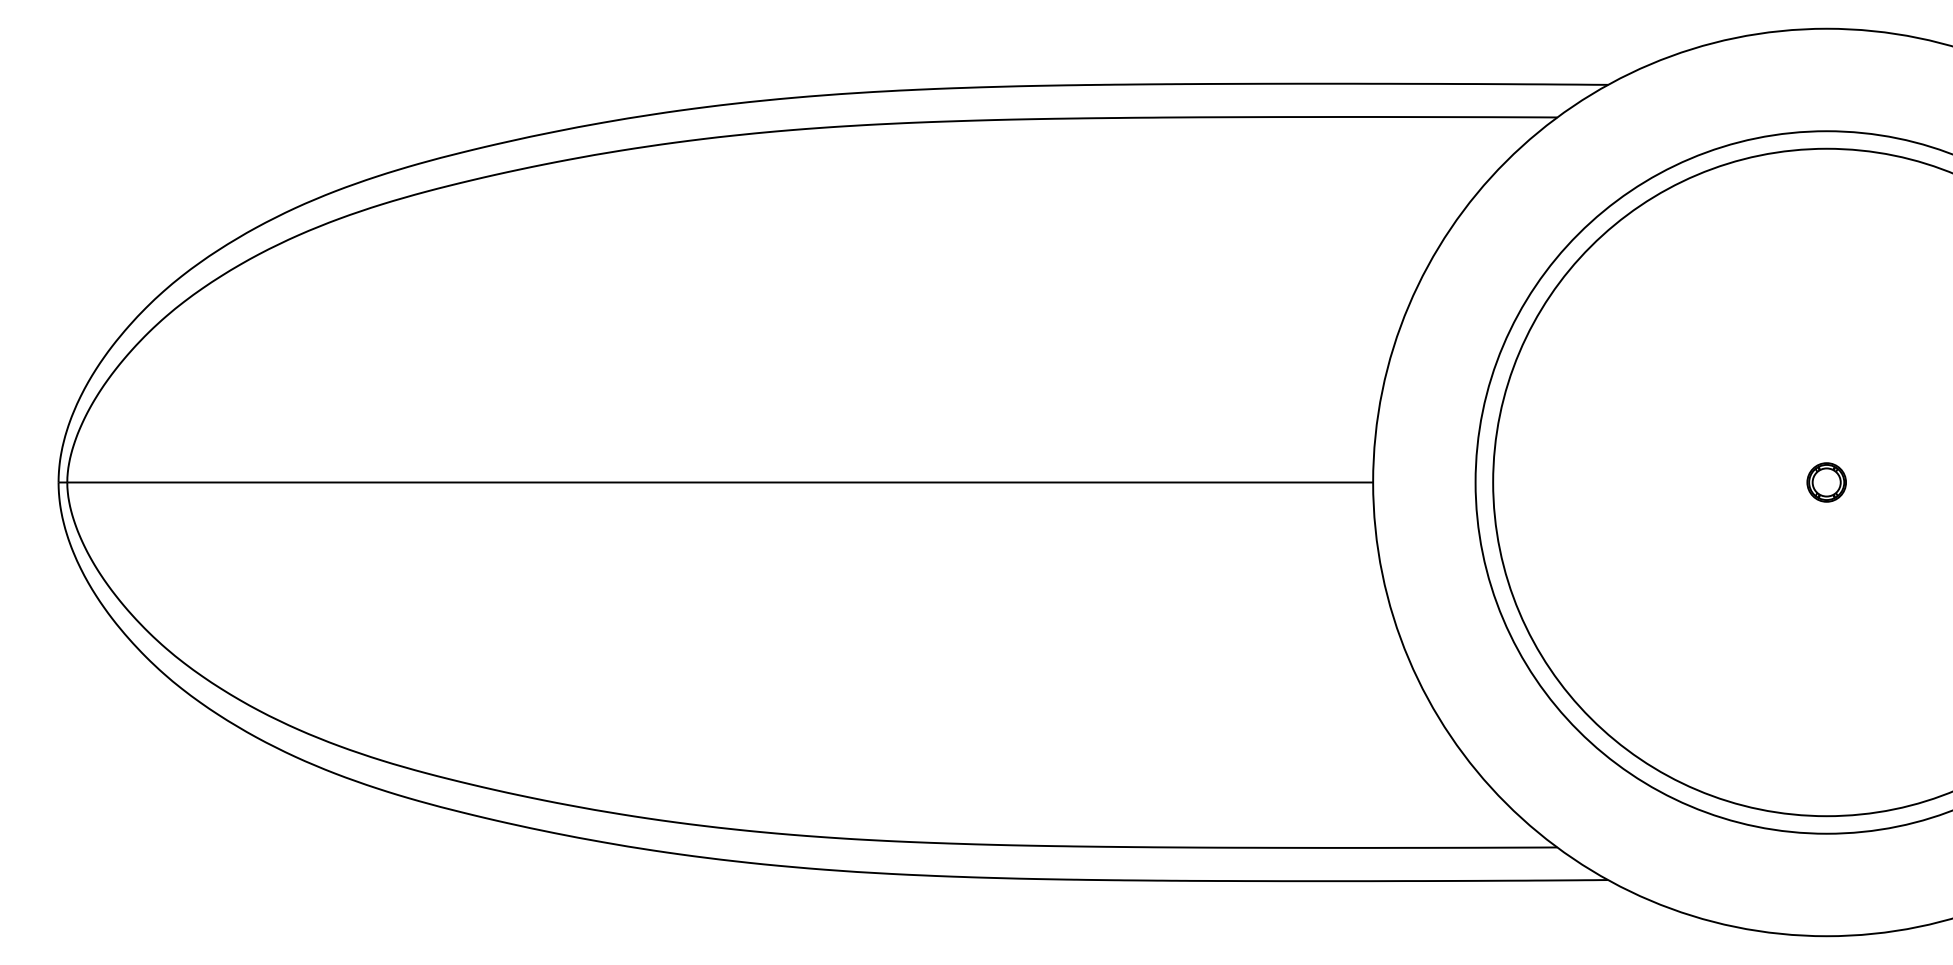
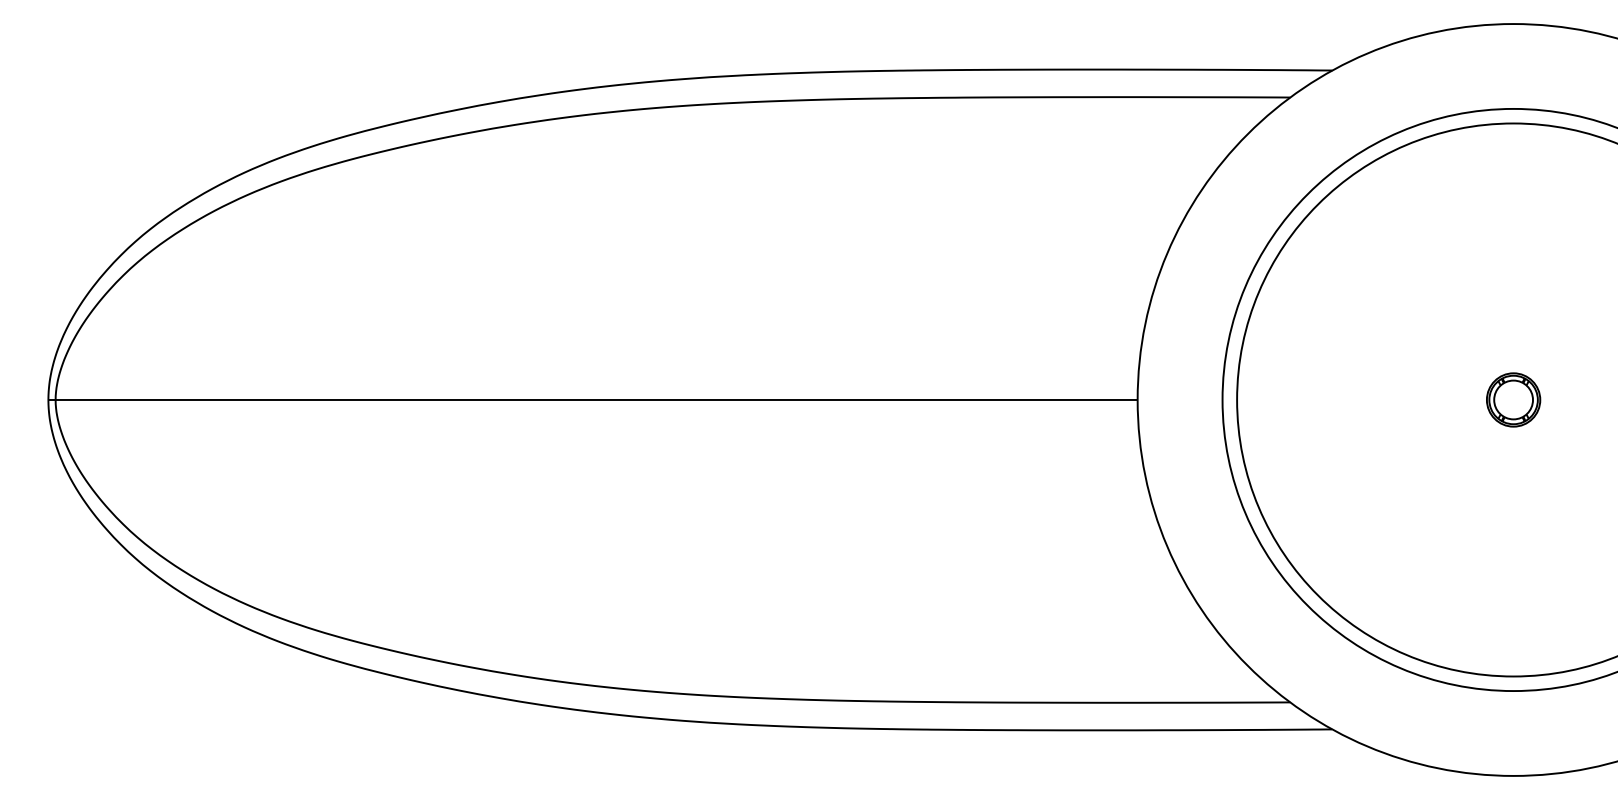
part: (1826, 482) -> (1513, 400), size x1.67

